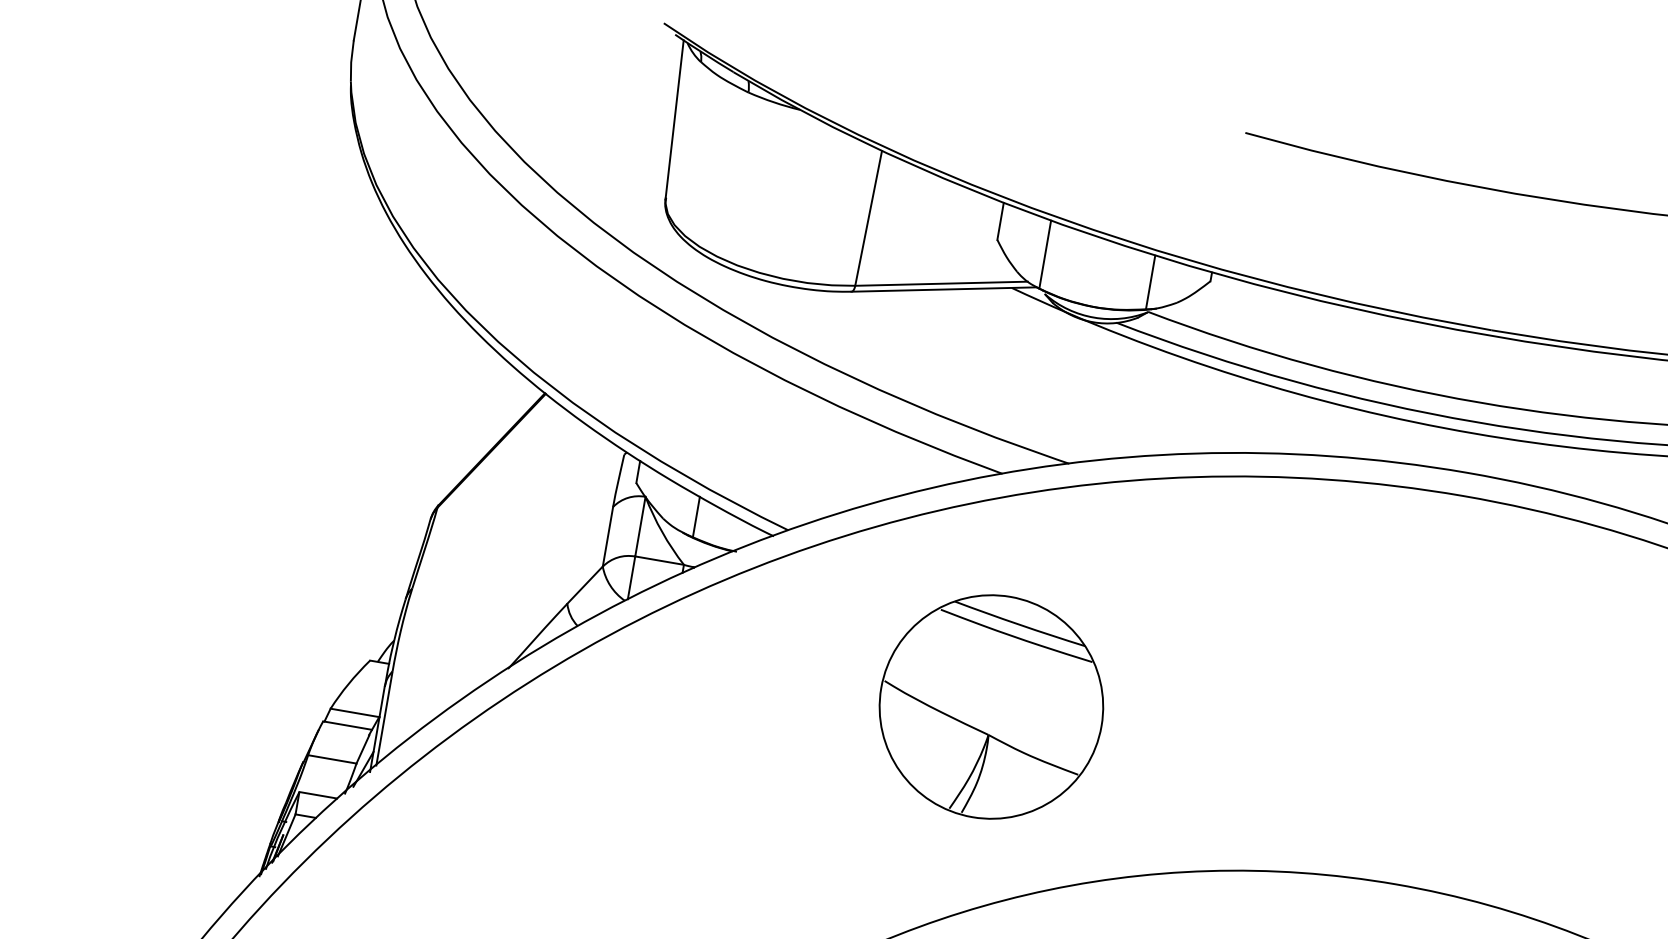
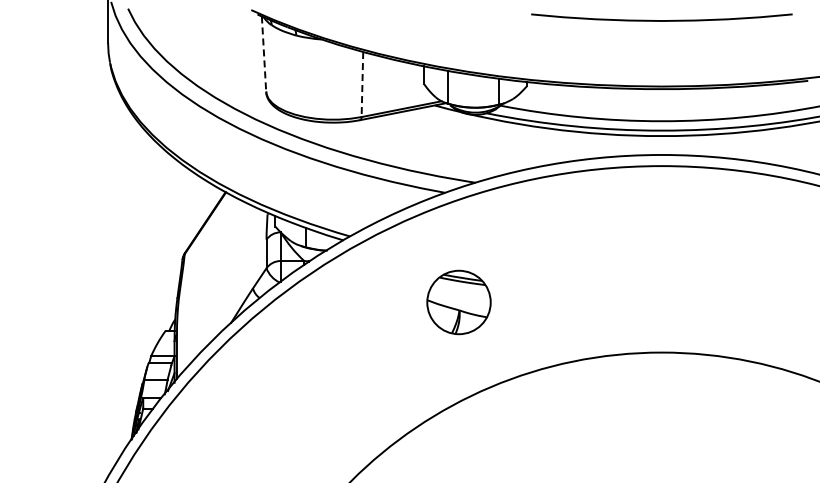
line: (675, 120) -> (264, 54), solid -> dashed
line: (868, 218) -> (362, 84), solid -> dashed
part: (990, 706) -> (458, 302), size x0.6

